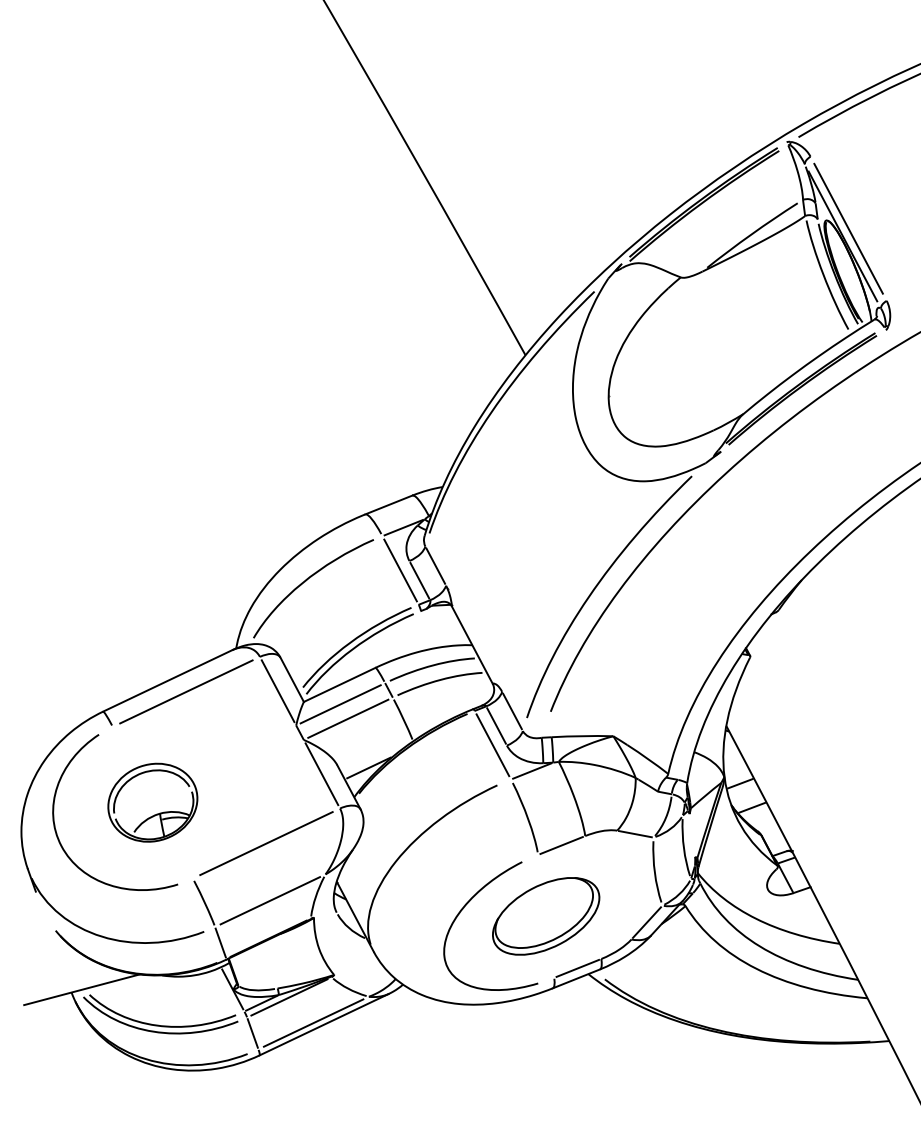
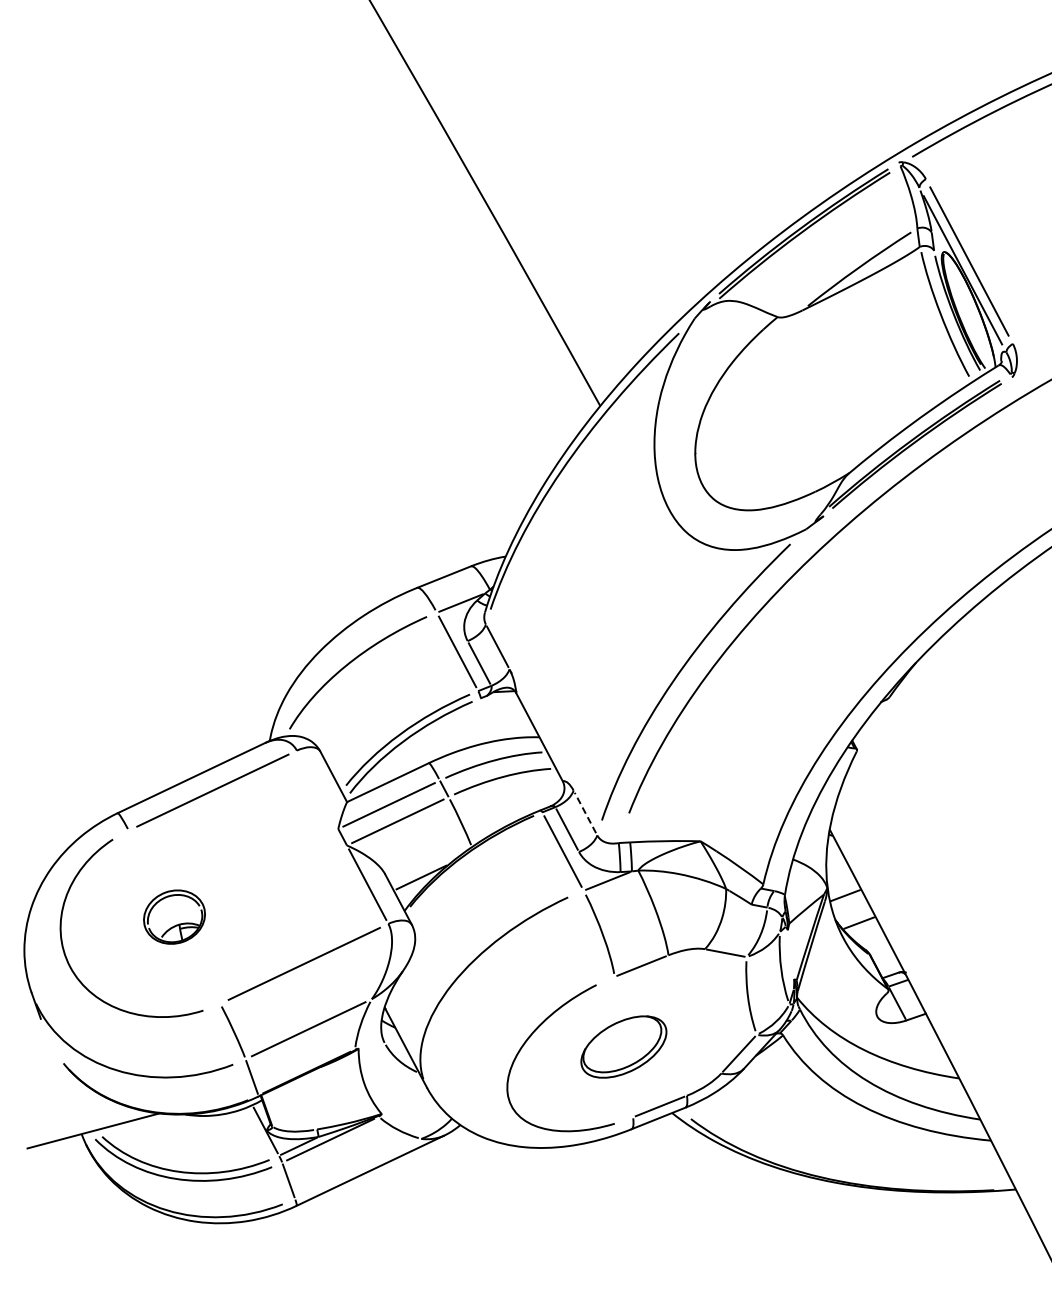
line: (277, 690) -> (317, 789), removed
line: (512, 711) -> (585, 812), solid -> dashed
part: (152, 802) -> (174, 916), size x0.6
part: (545, 915) -> (623, 1046), size x0.7
line: (313, 1022) -> (358, 1168), removed

